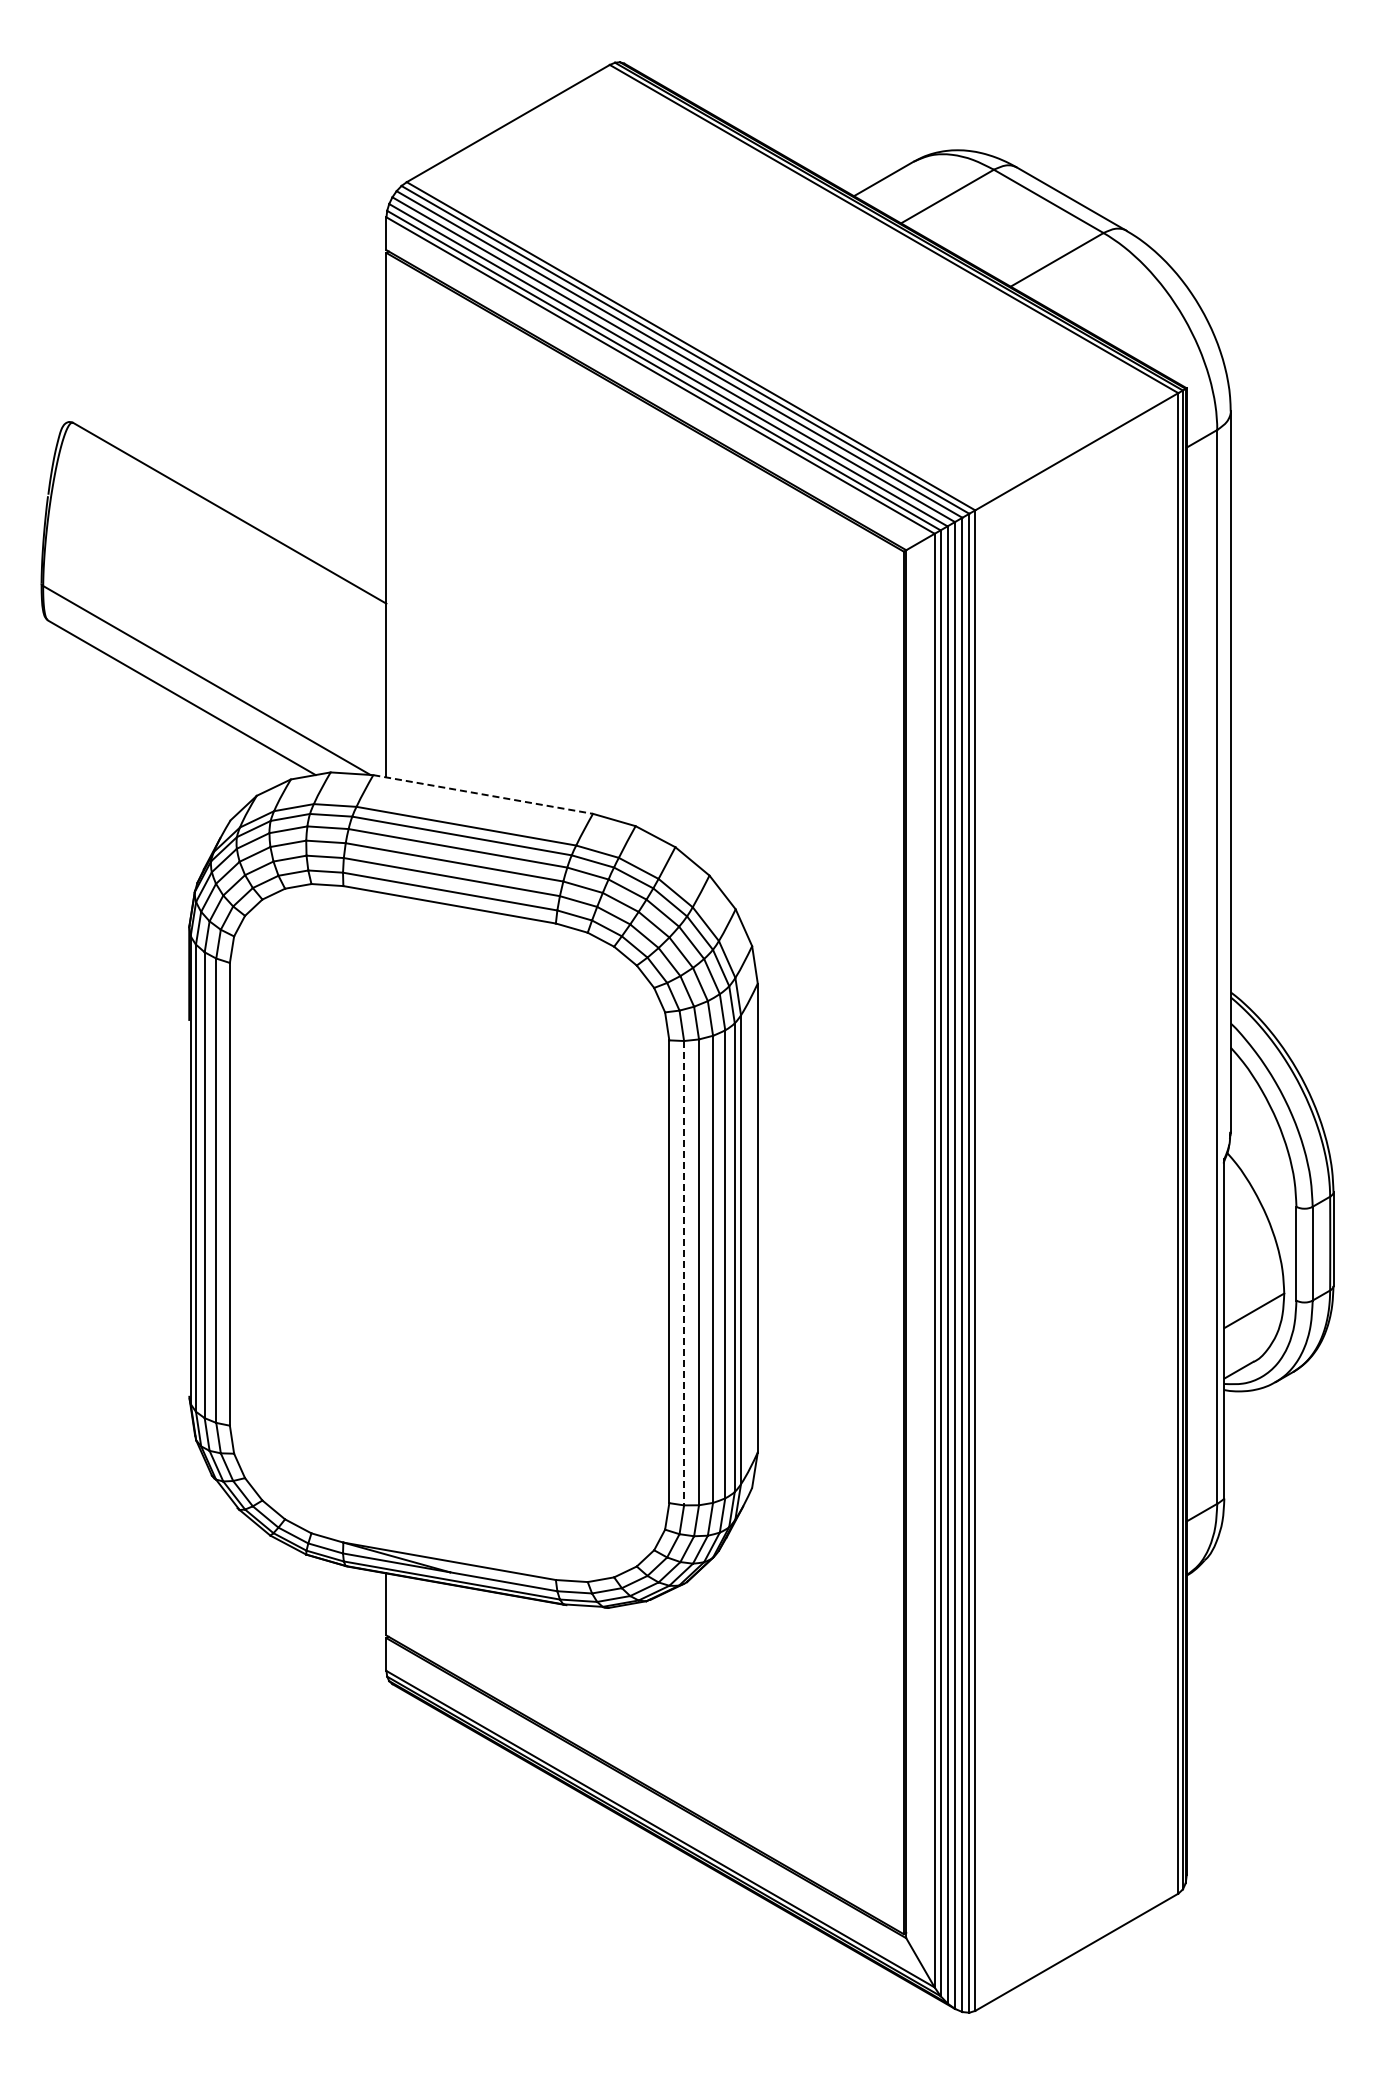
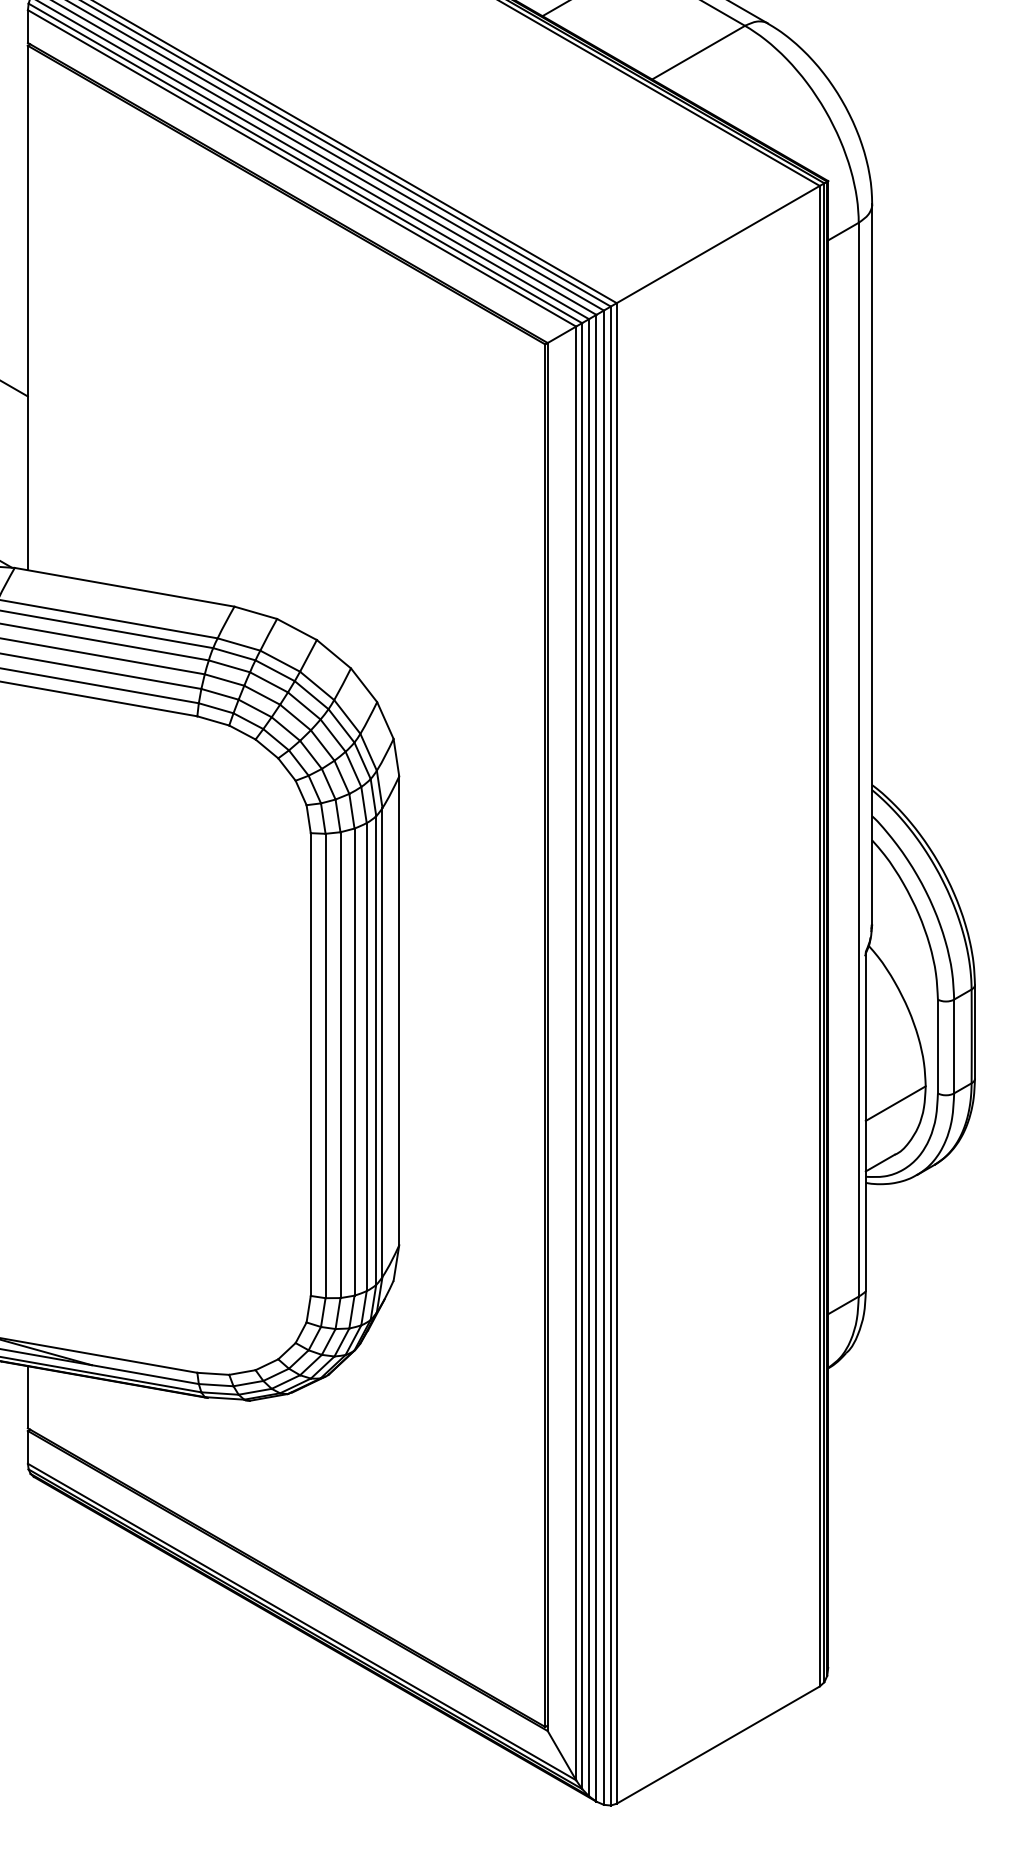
line: (483, 794) -> (124, 587), dashed -> solid
line: (684, 1273) -> (325, 1066), dashed -> solid

